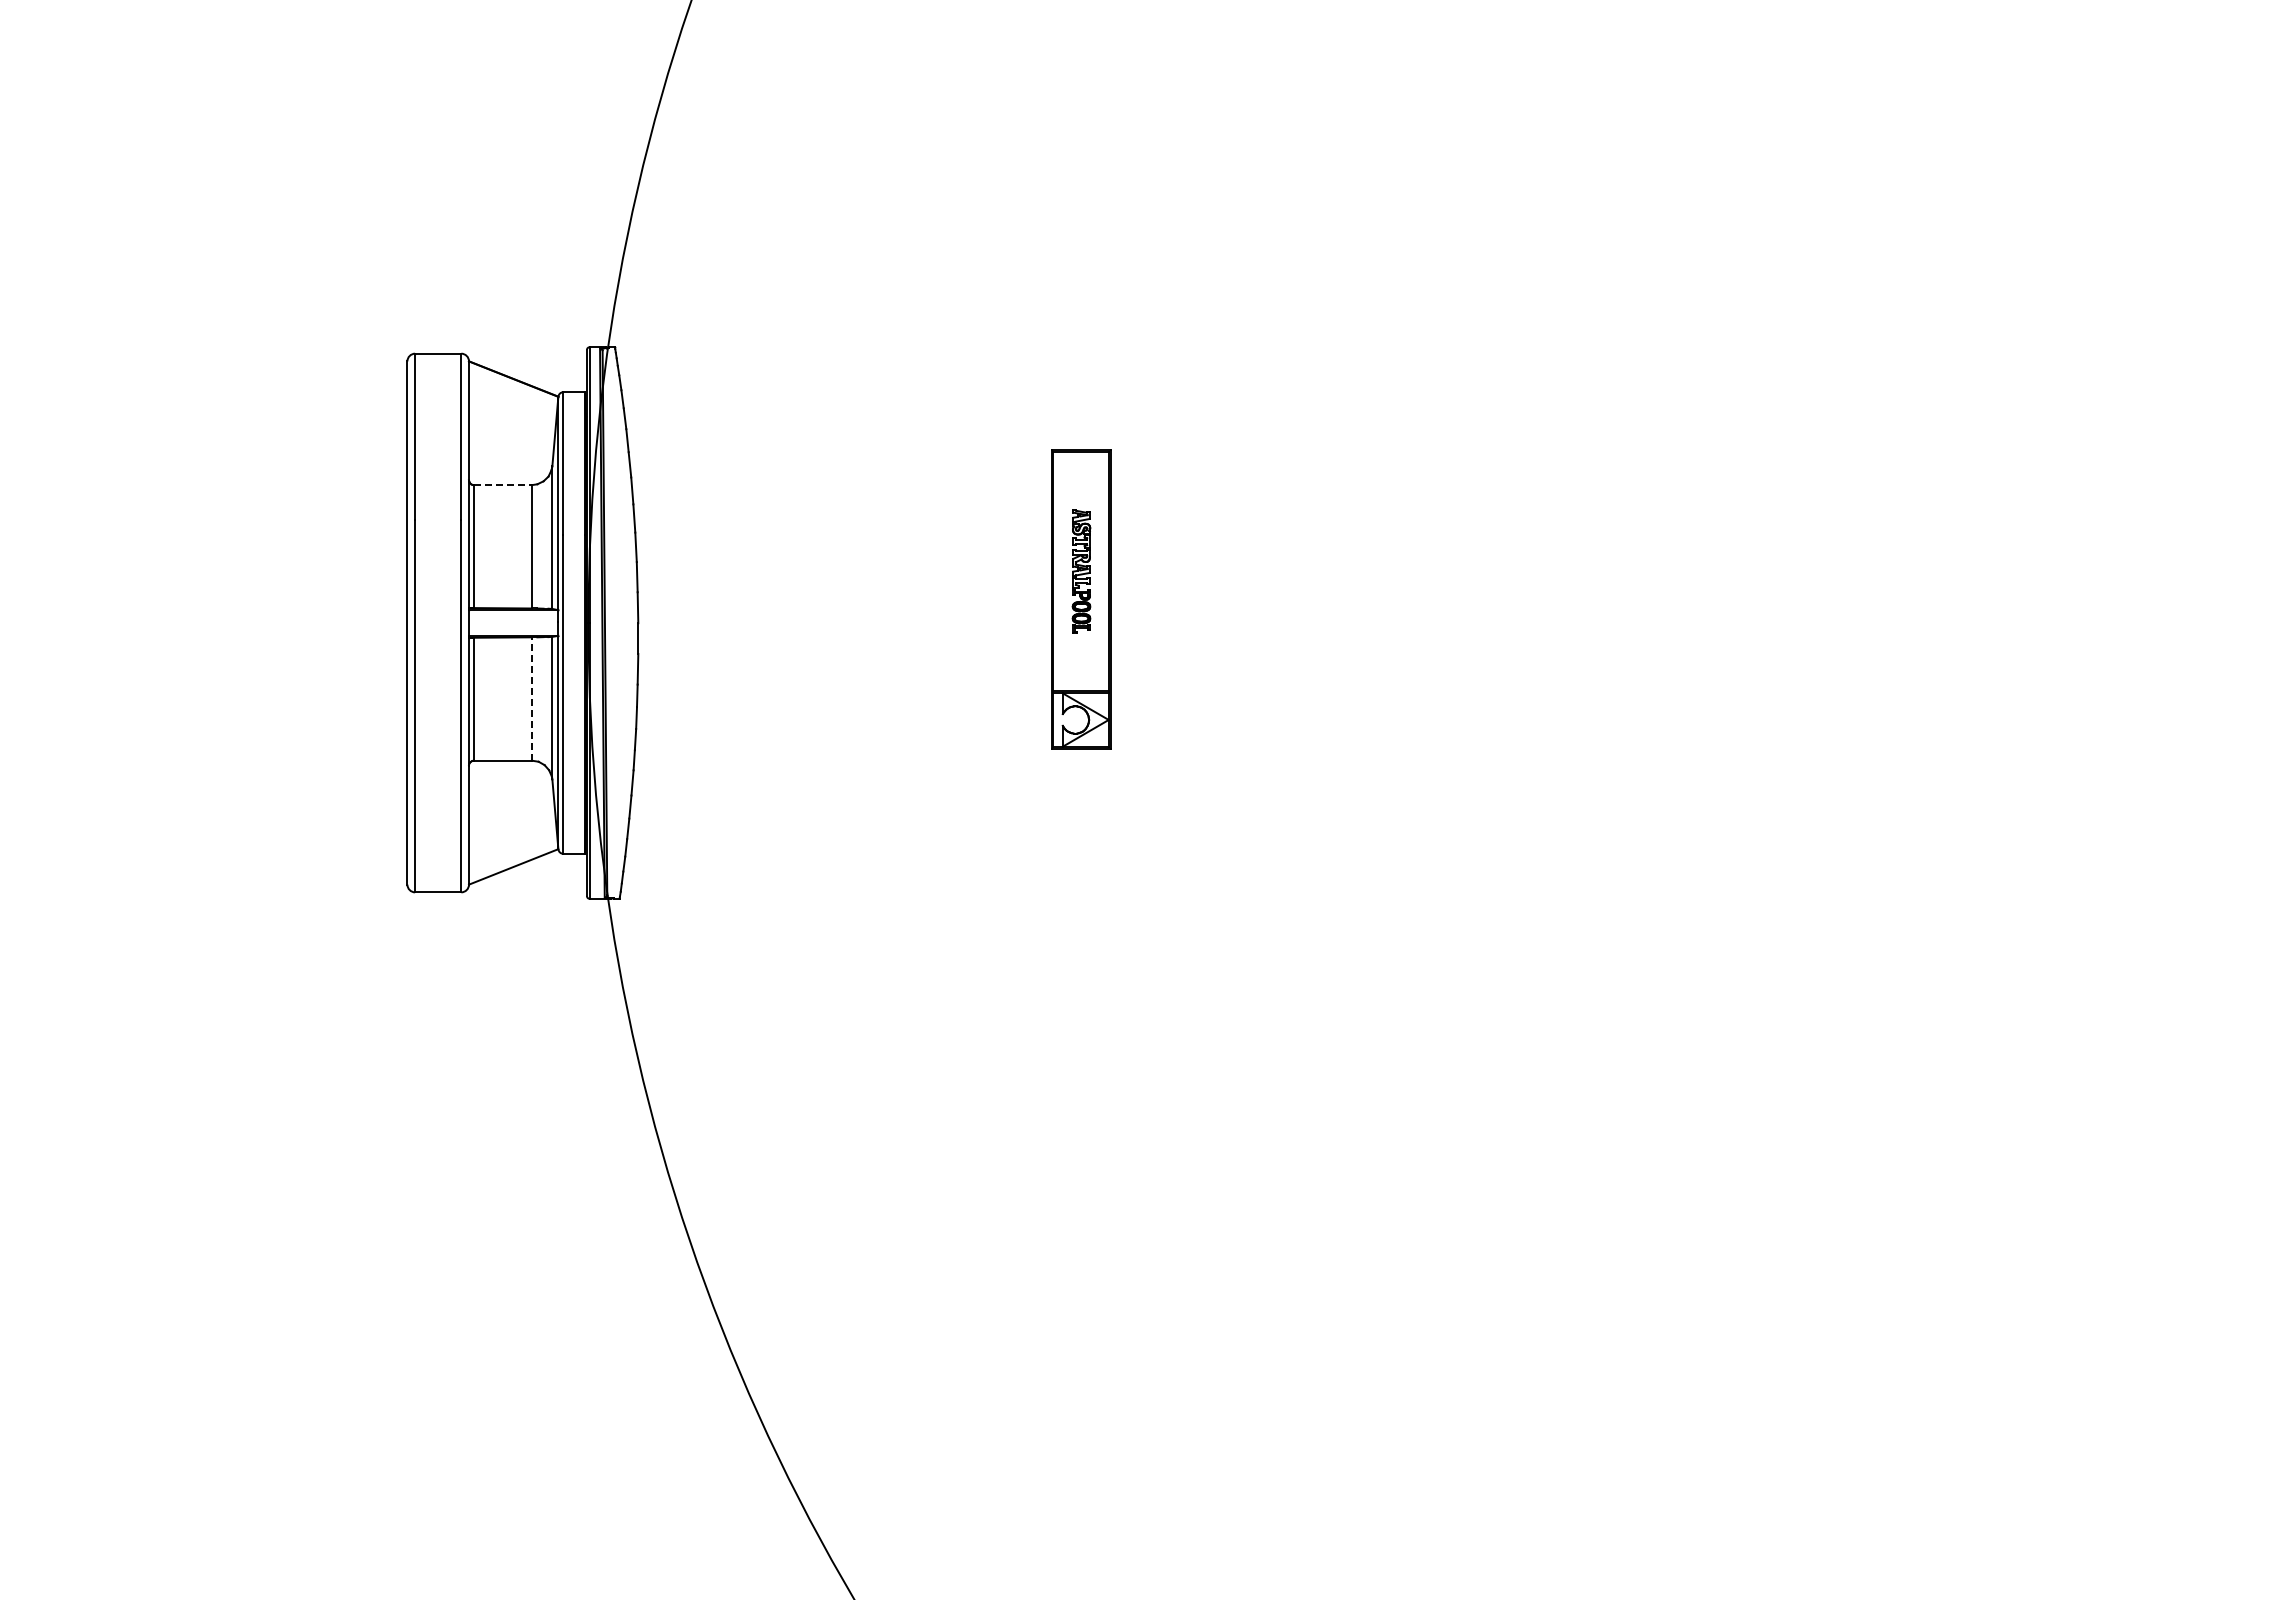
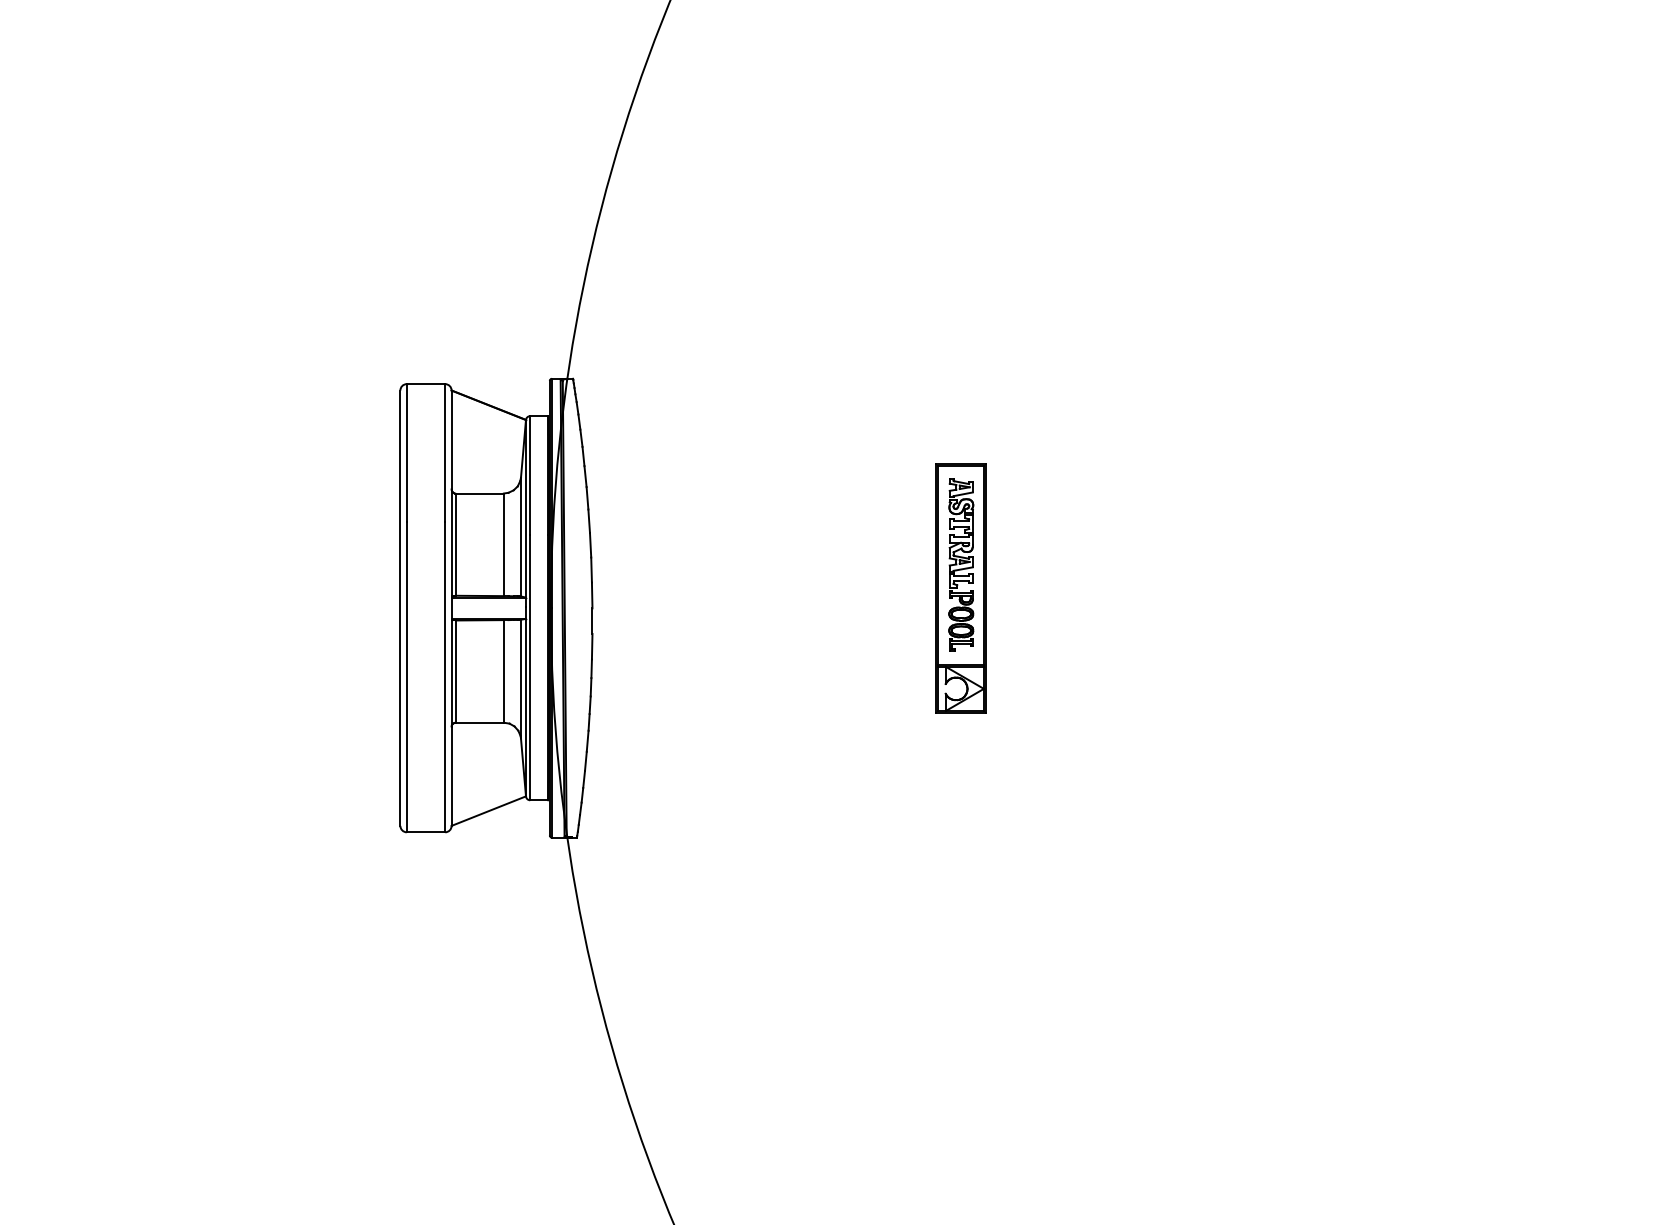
line: (502, 485) -> (479, 493), dashed -> solid
part: (1081, 571) -> (961, 565), size x1.67
line: (531, 699) -> (503, 671), dashed -> solid

